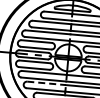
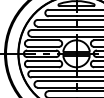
line: (46, 83) -> (57, 81), dashed -> solid

